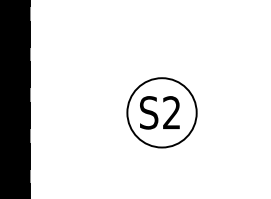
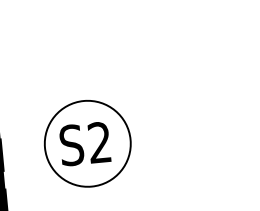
part: (161, 112) -> (87, 143), moved

